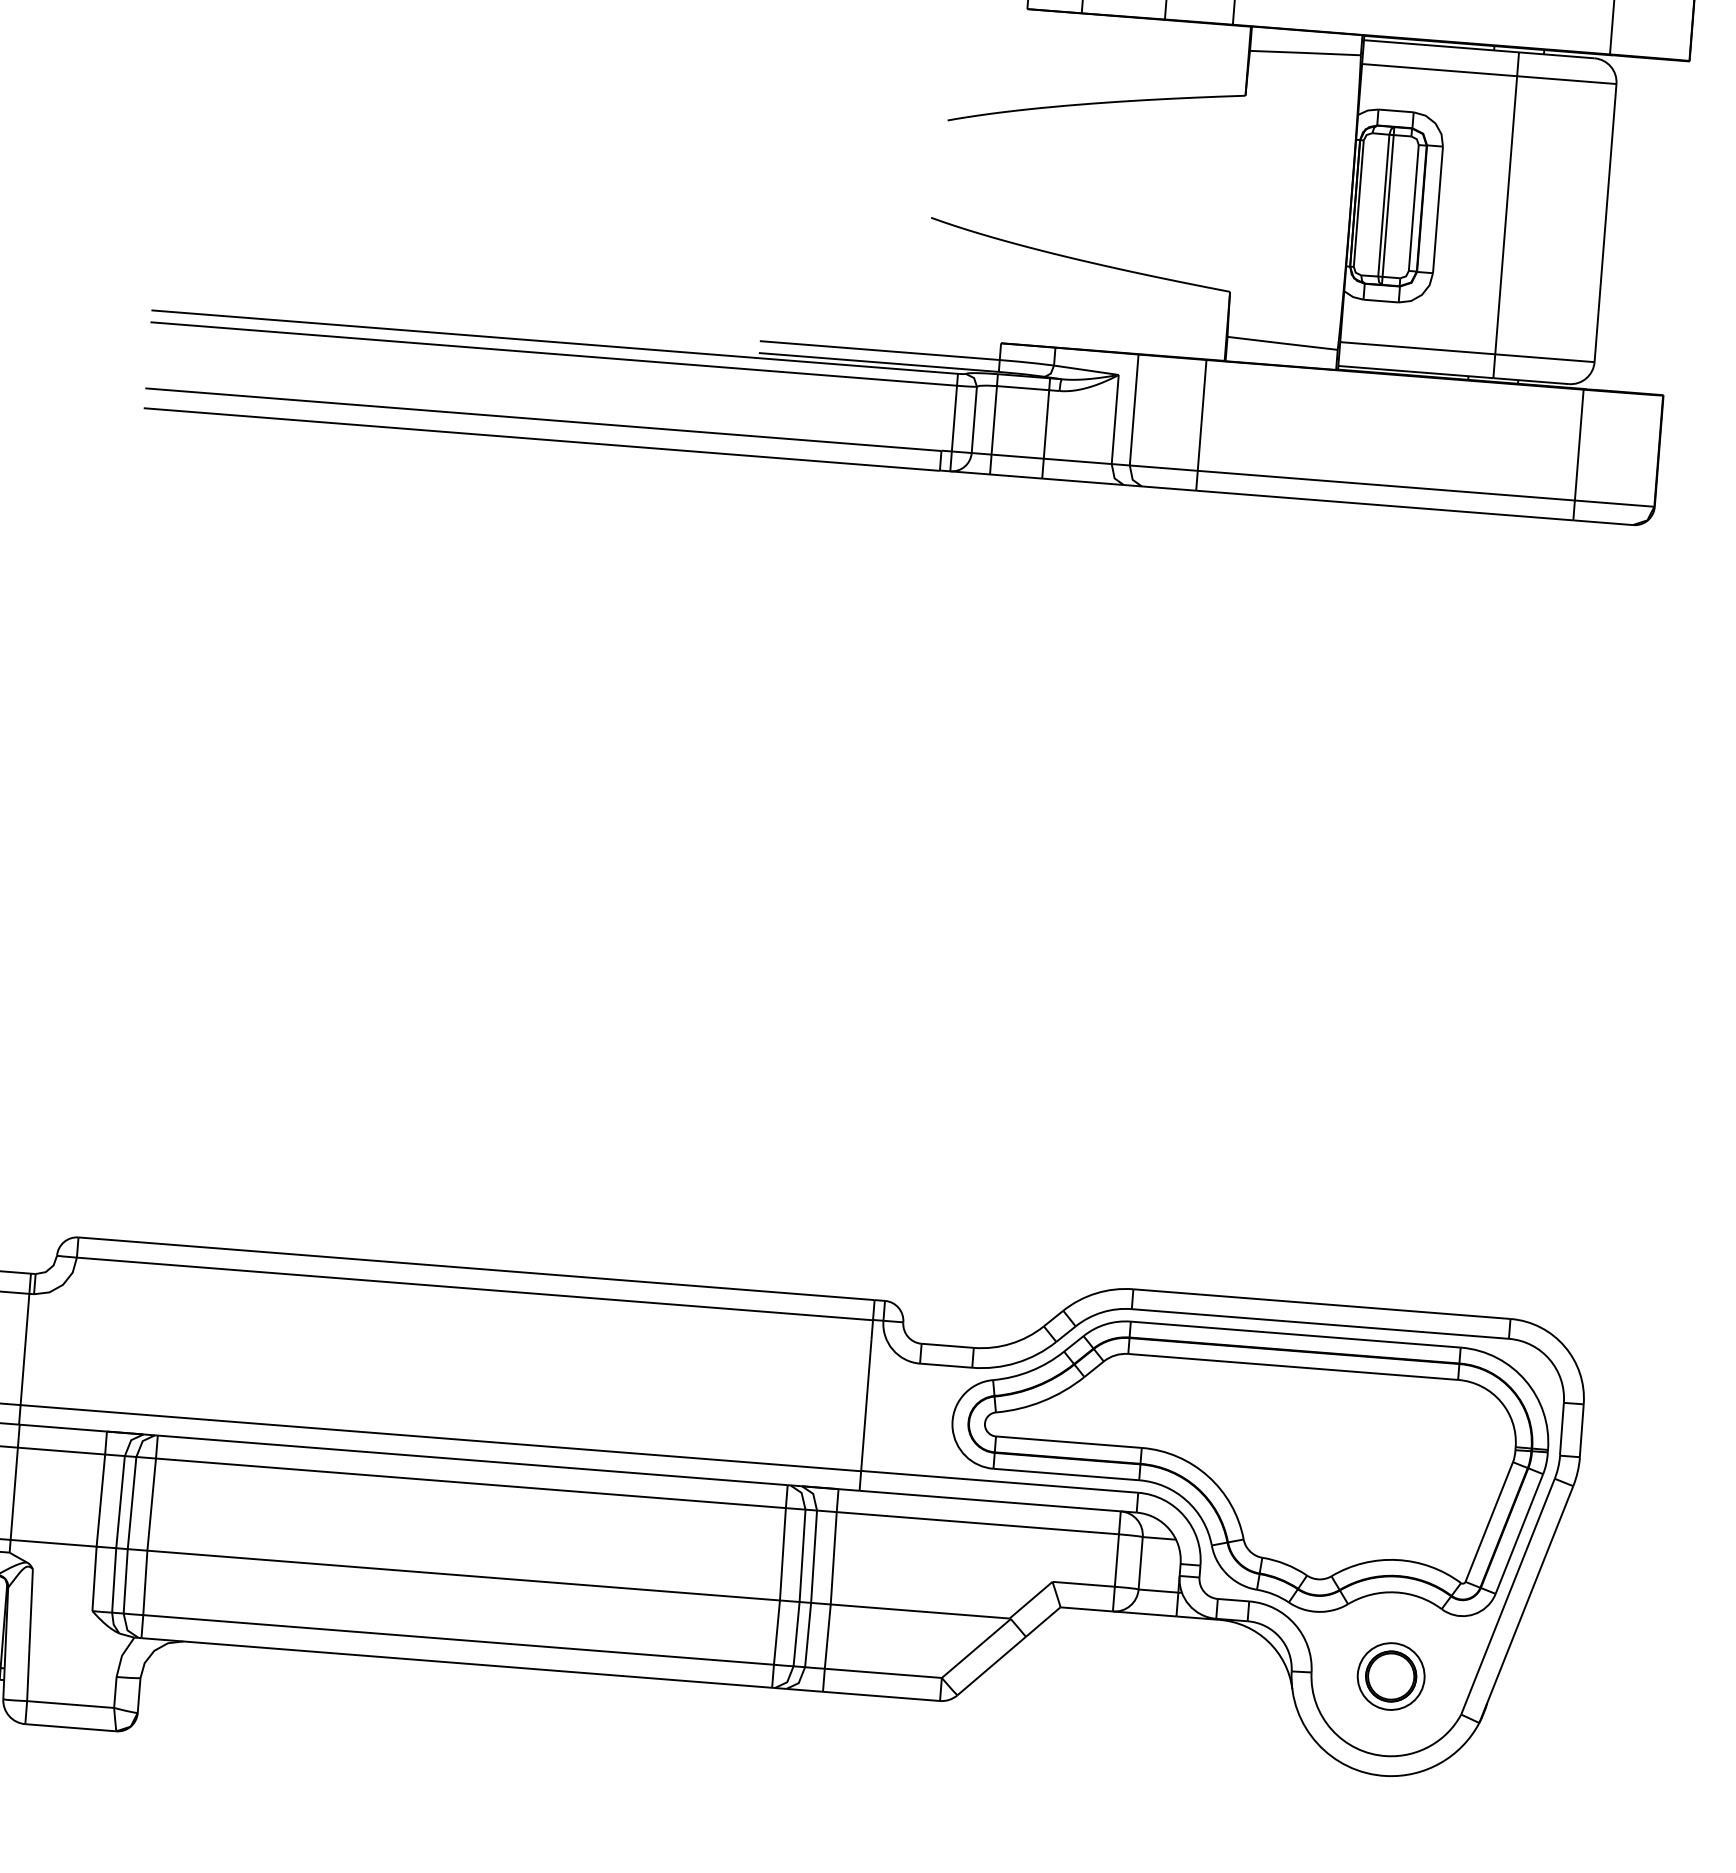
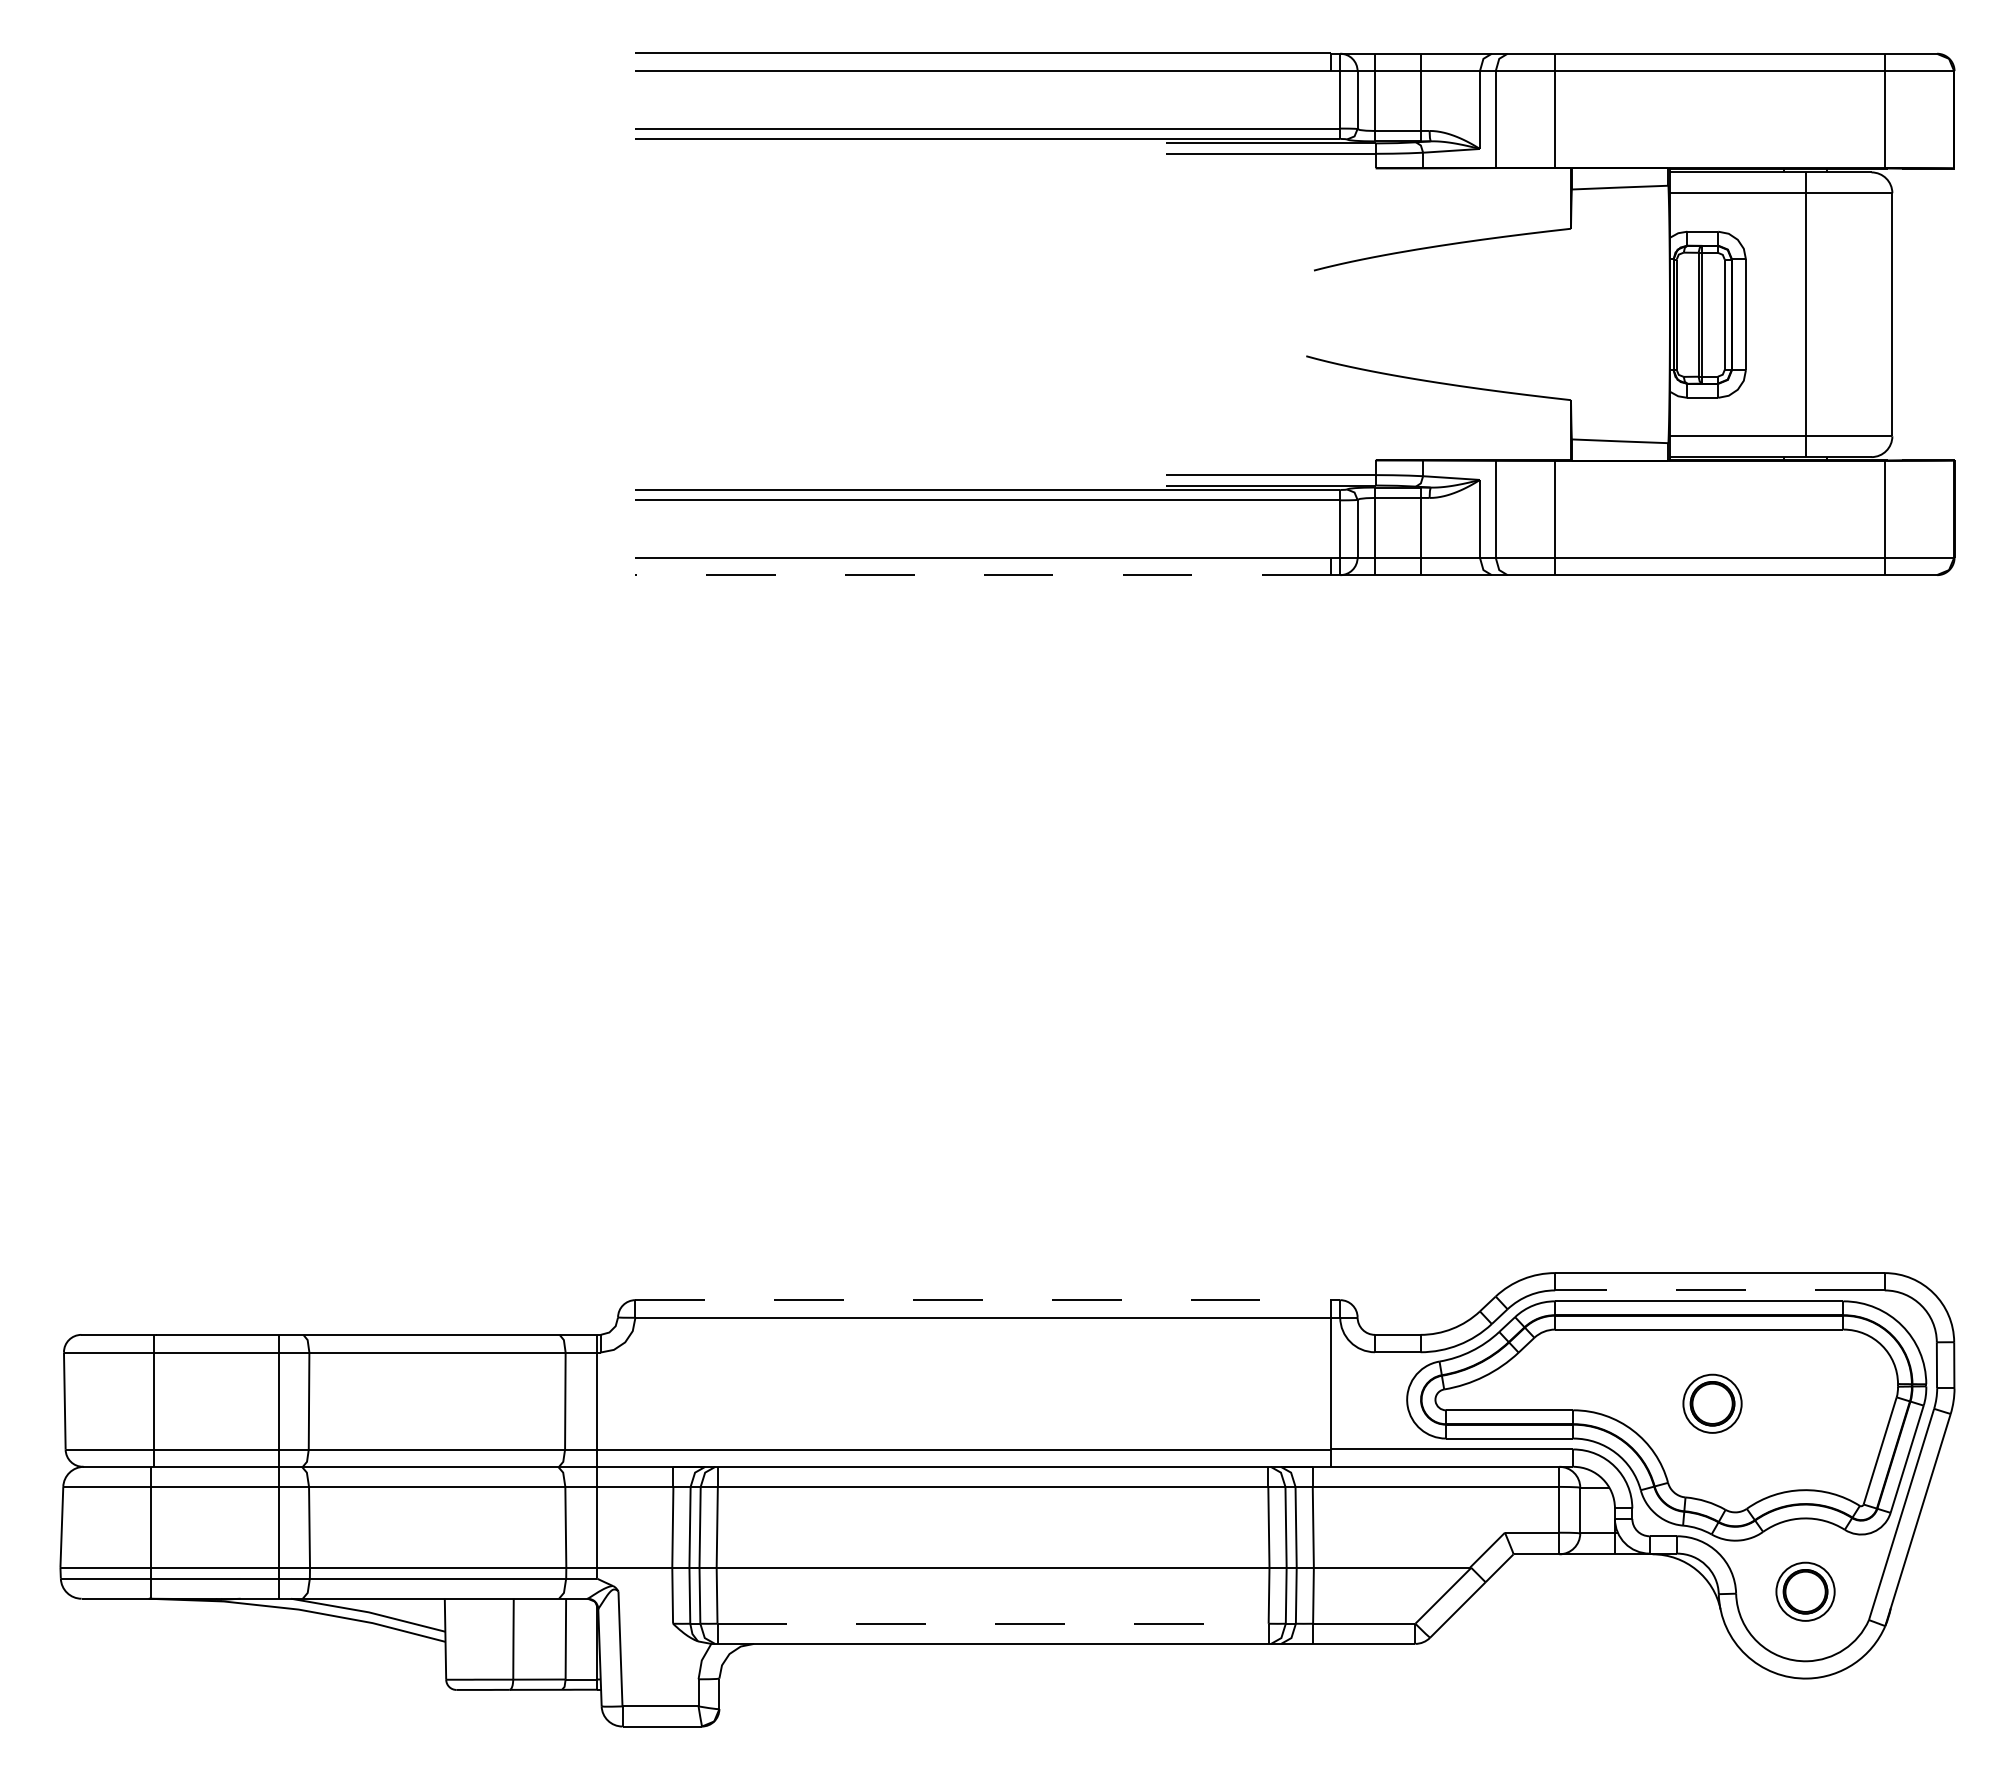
line: (542, 439) -> (983, 575), solid -> dashed
line: (476, 1269) -> (983, 1300), solid -> dashed
line: (1319, 1324) -> (1719, 1290), solid -> dashed
part: (1301, 1452) -> (1712, 1403), added
line: (459, 1639) -> (993, 1623), solid -> dashed

